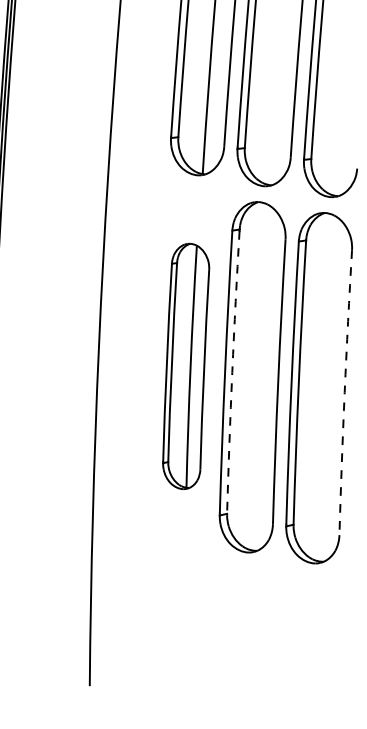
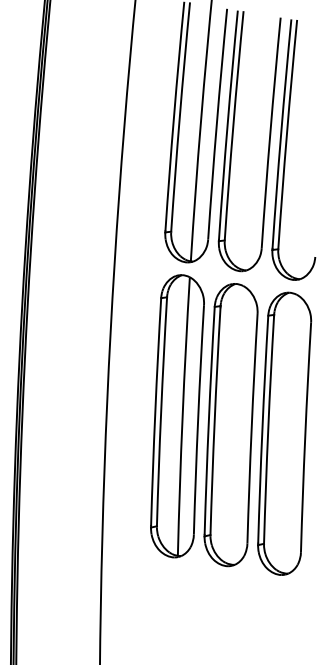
part: (186, 366) -> (177, 416), size x1.43
arc: (232, 372) -> (214, 421), dashed -> solid
arc: (345, 392) -> (305, 437), dashed -> solid

